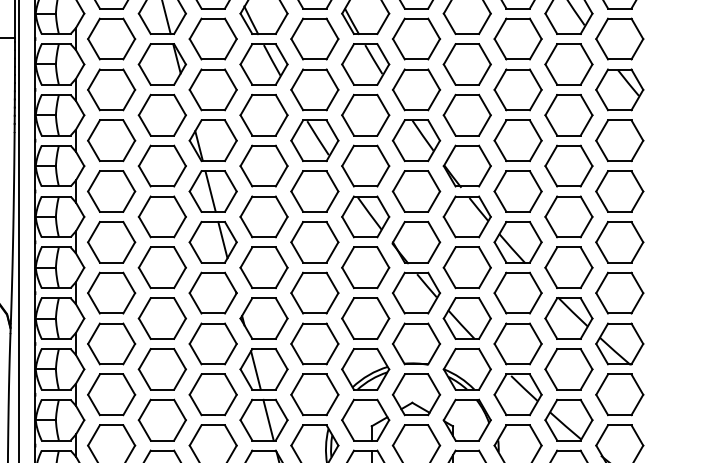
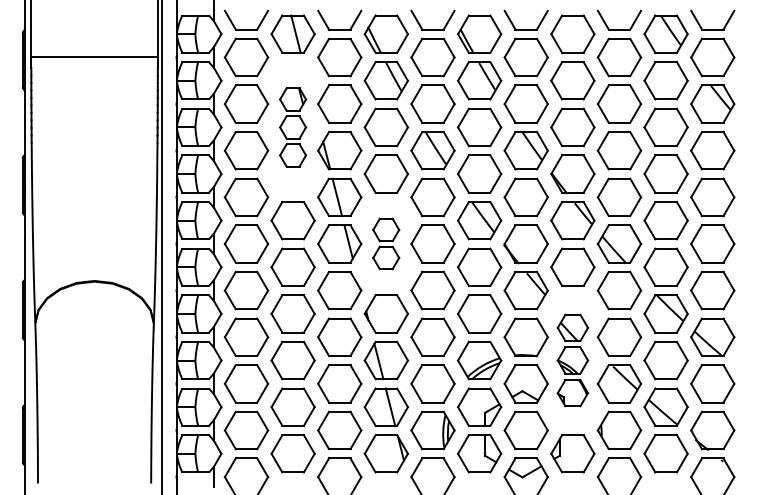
part: (161, 115) -> (292, 127), size x0.6
part: (263, 241) -> (385, 243), size x0.6
part: (466, 369) -> (572, 360), size x0.7

